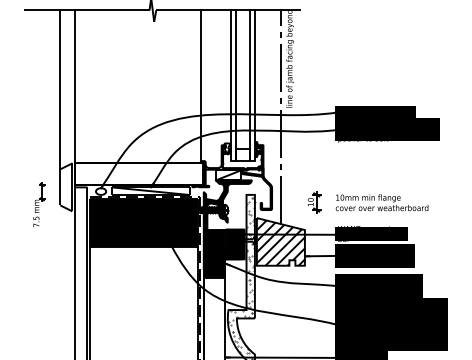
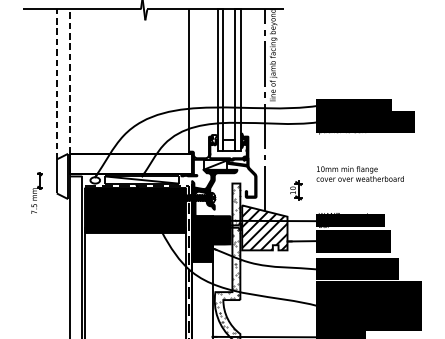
line: (74, 86) -> (70, 81), solid -> dashed
line: (60, 89) -> (56, 84), solid -> dashed
text: (381, 202) -> (359, 173), moved

